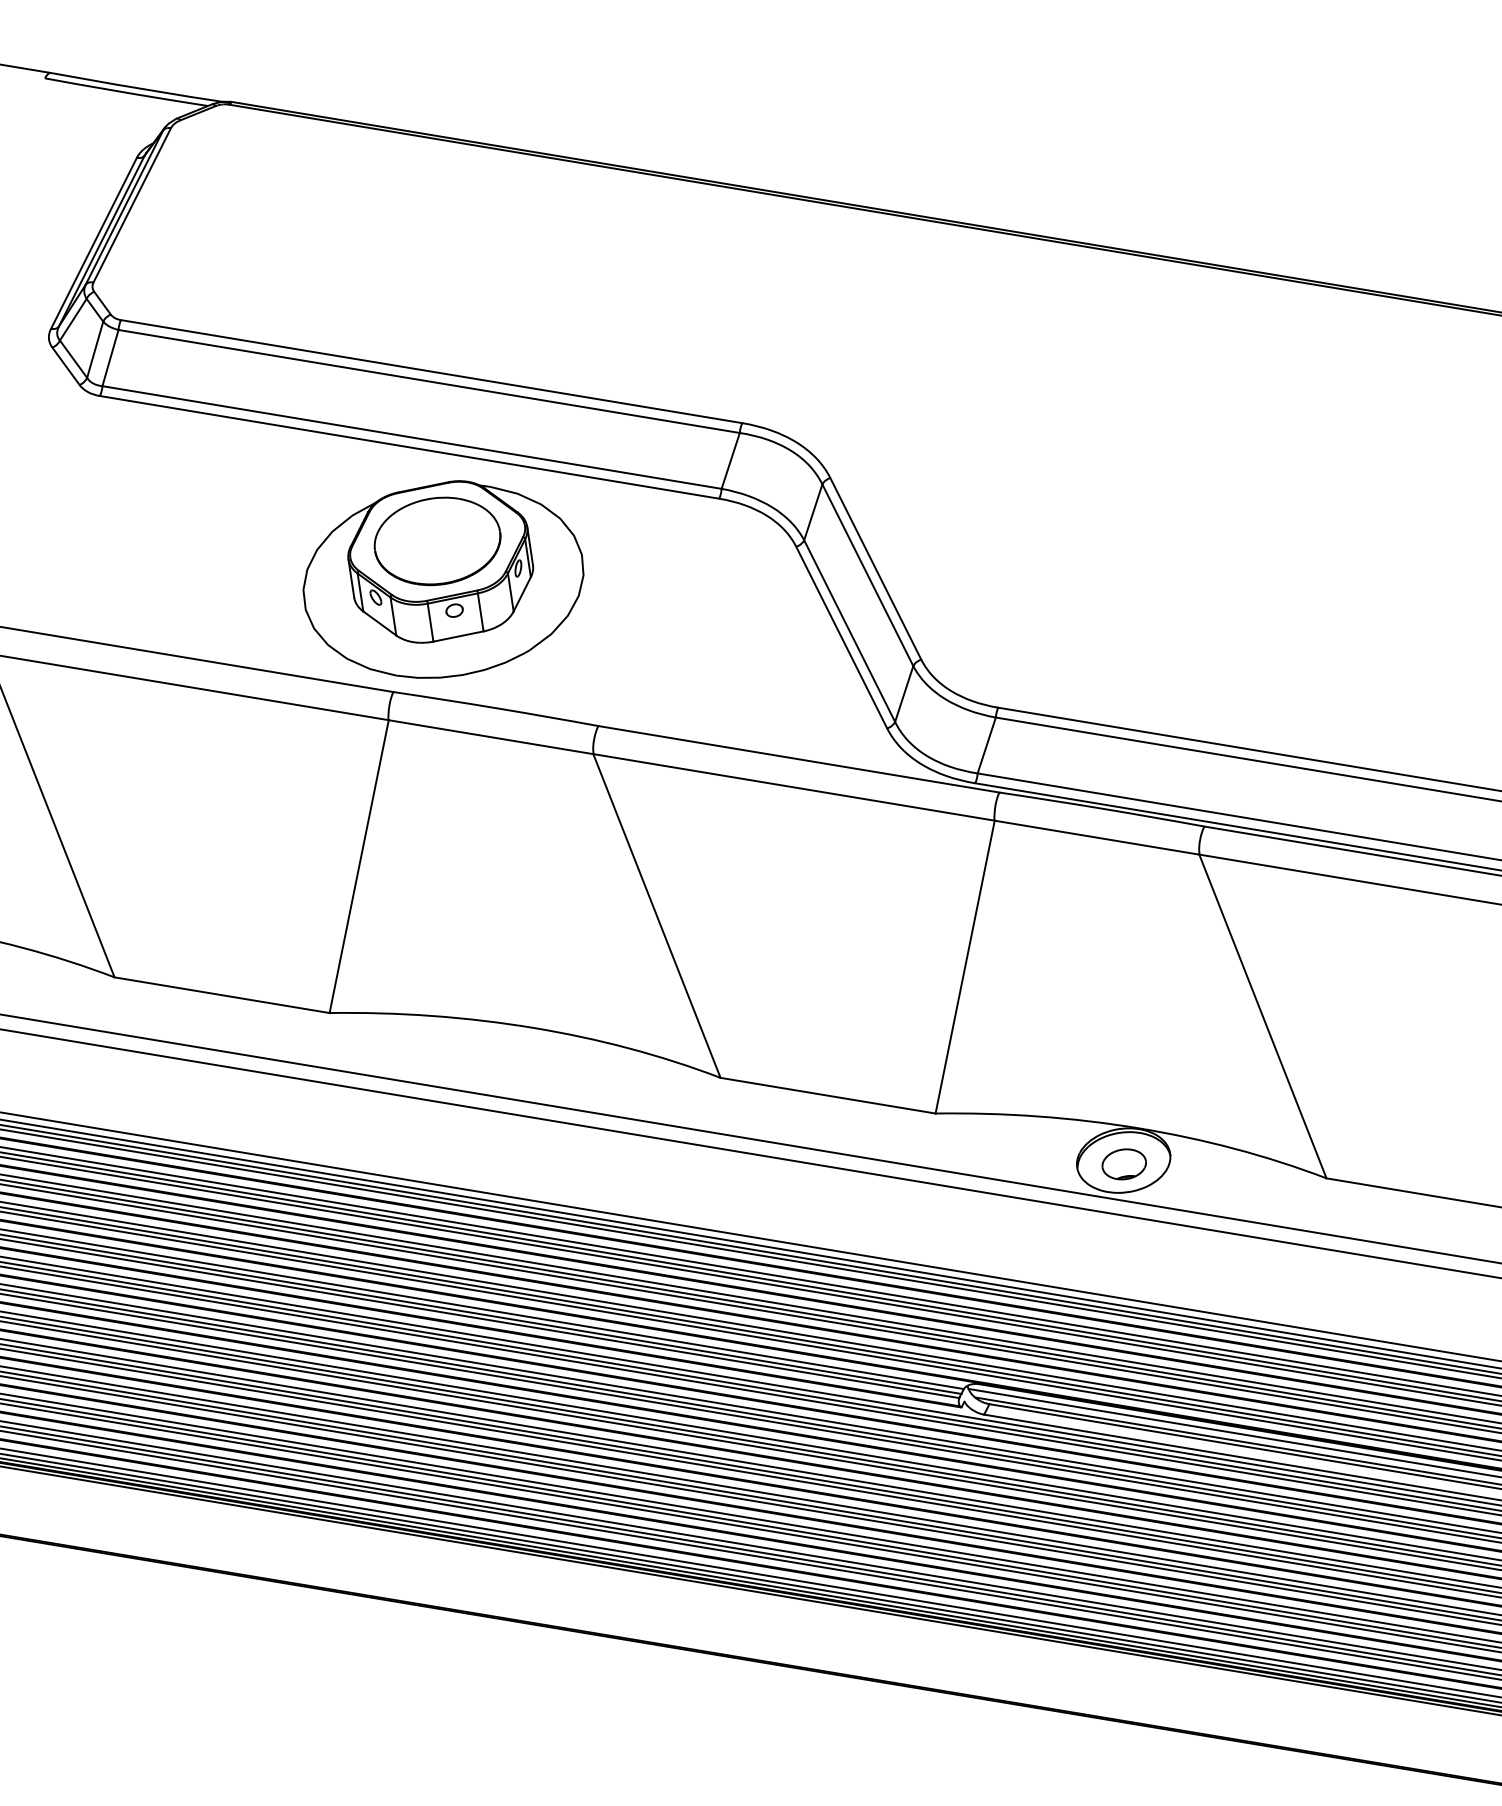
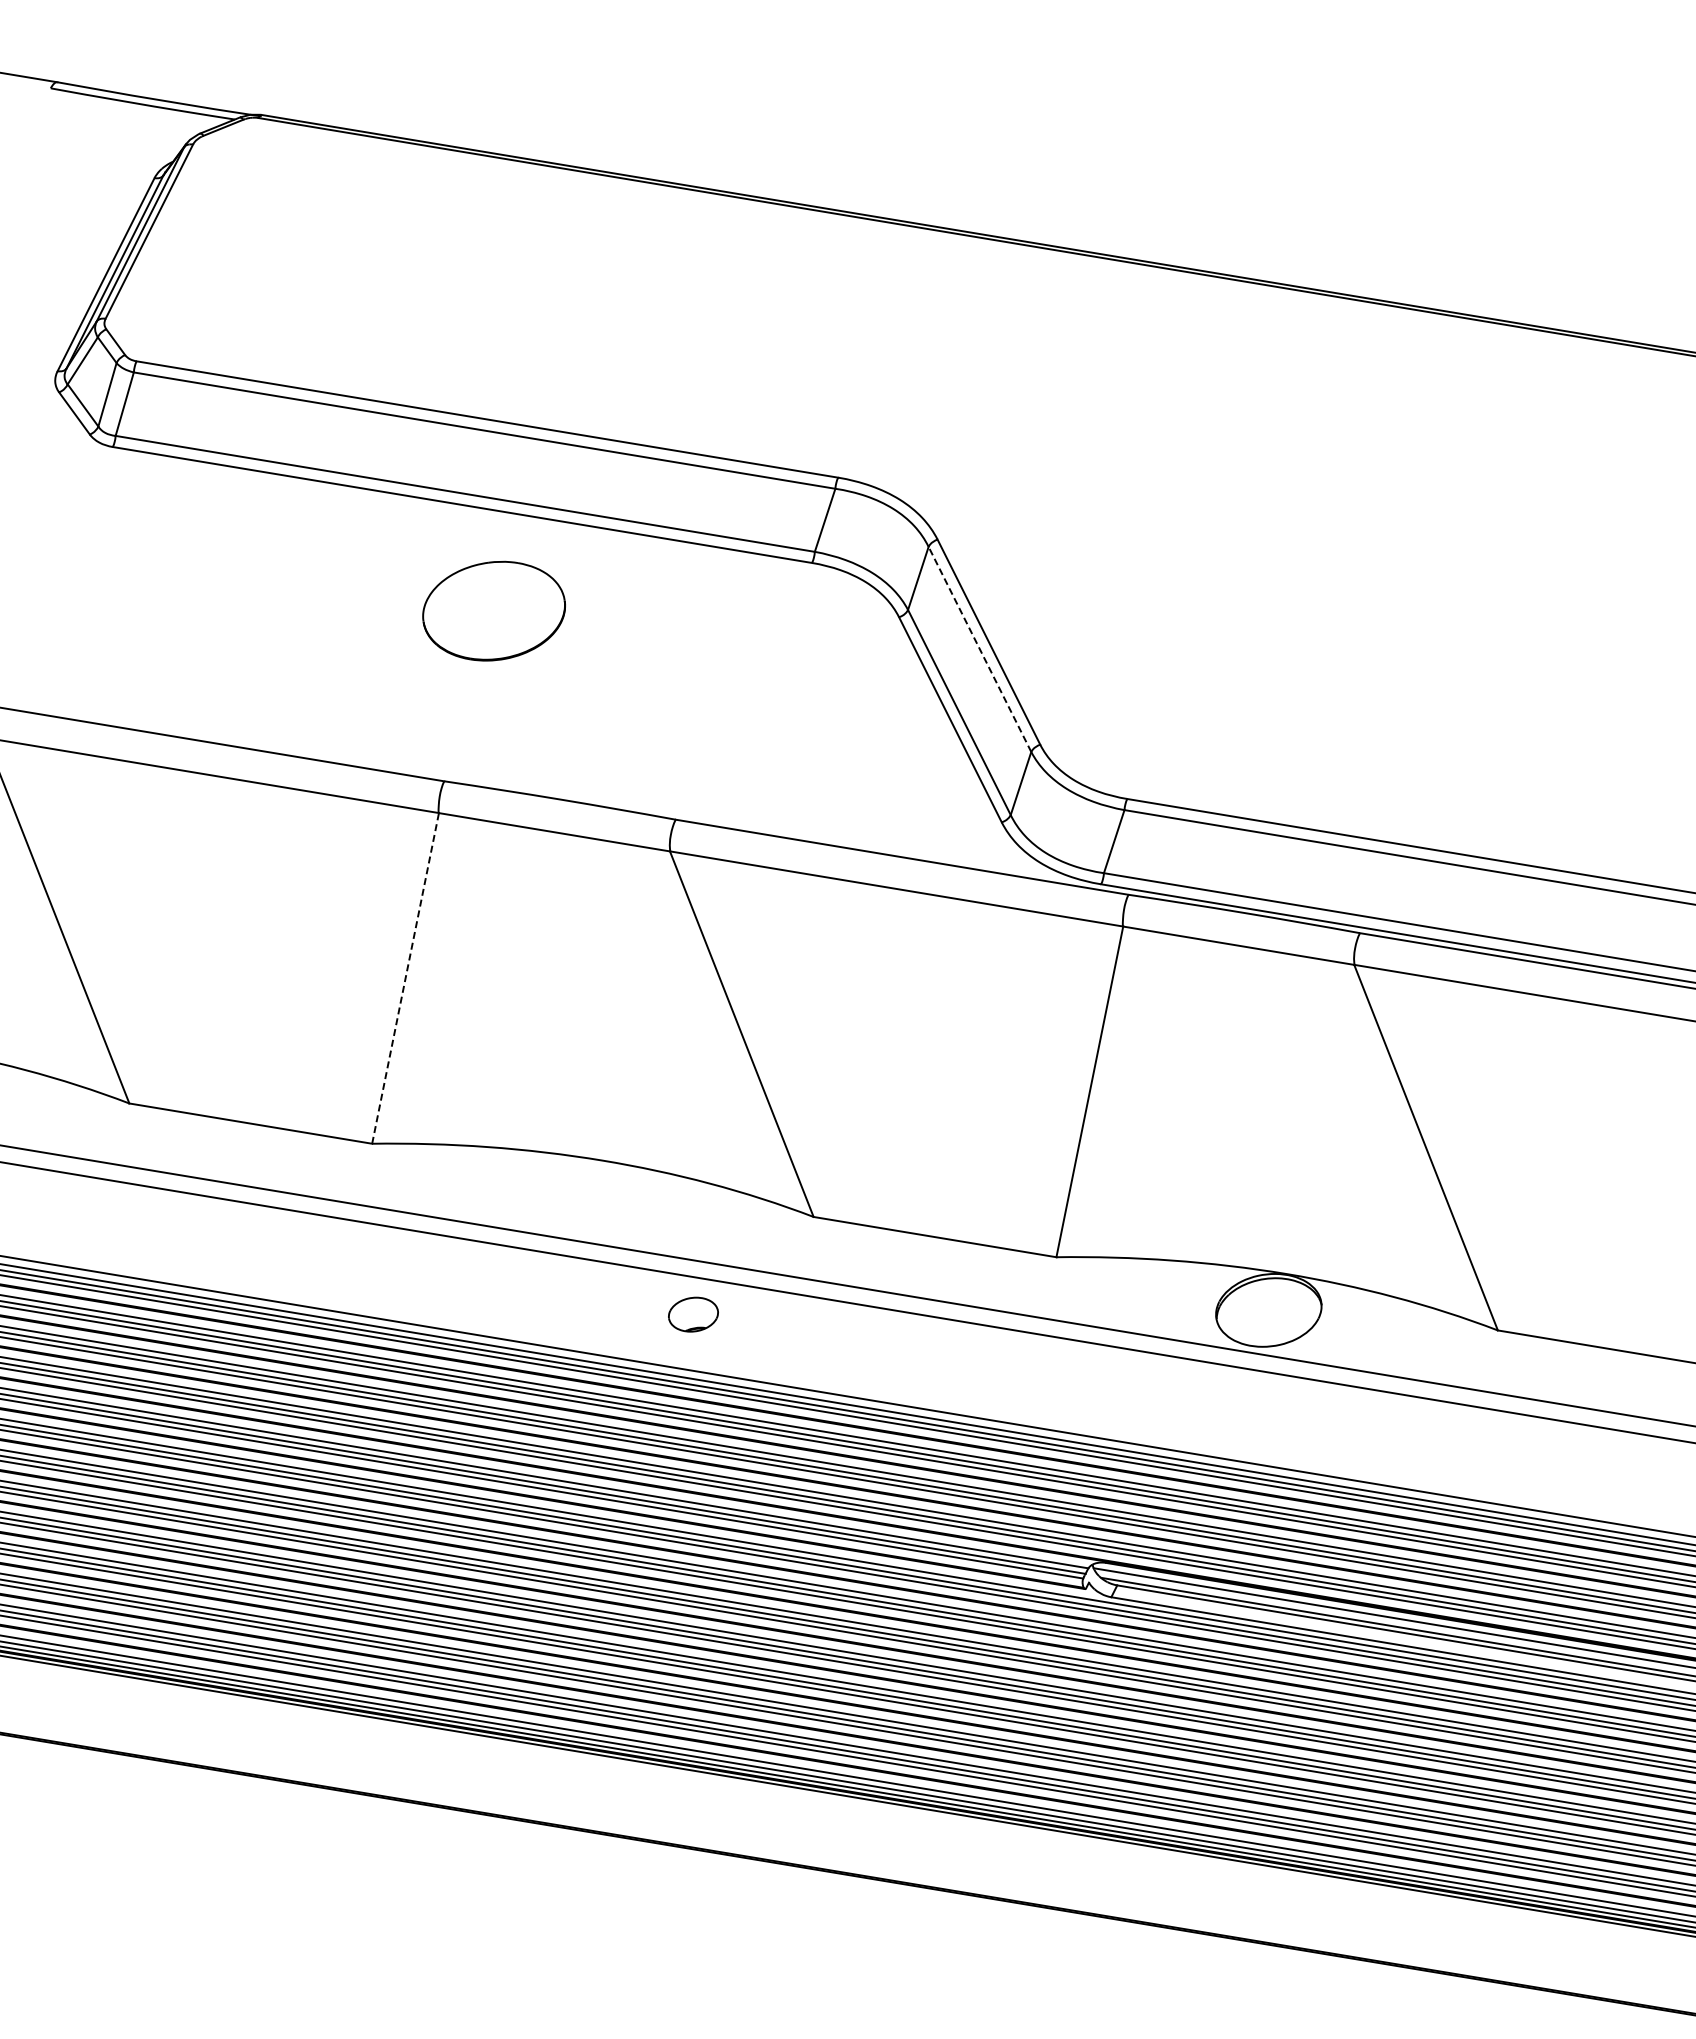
line: (867, 575) -> (979, 649), solid -> dashed
part: (443, 579) -> (500, 654), removed
line: (359, 866) -> (405, 978), solid -> dashed
part: (1124, 1164) -> (693, 1314), moved

